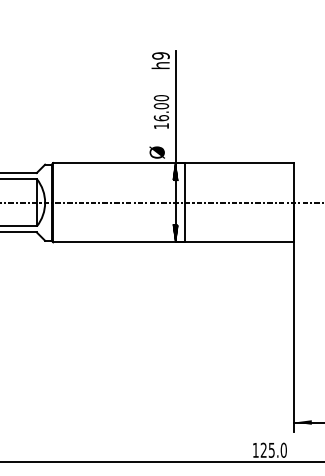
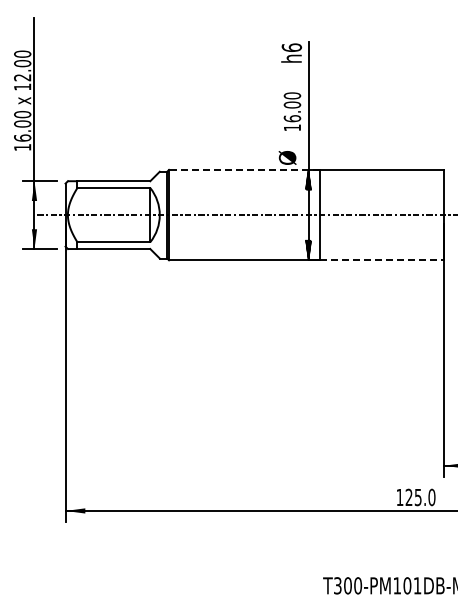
text: (160, 55) -> (291, 47), h9 -> h6
line: (118, 162) -> (243, 169), solid -> dashed
line: (240, 242) -> (382, 260), solid -> dashed

